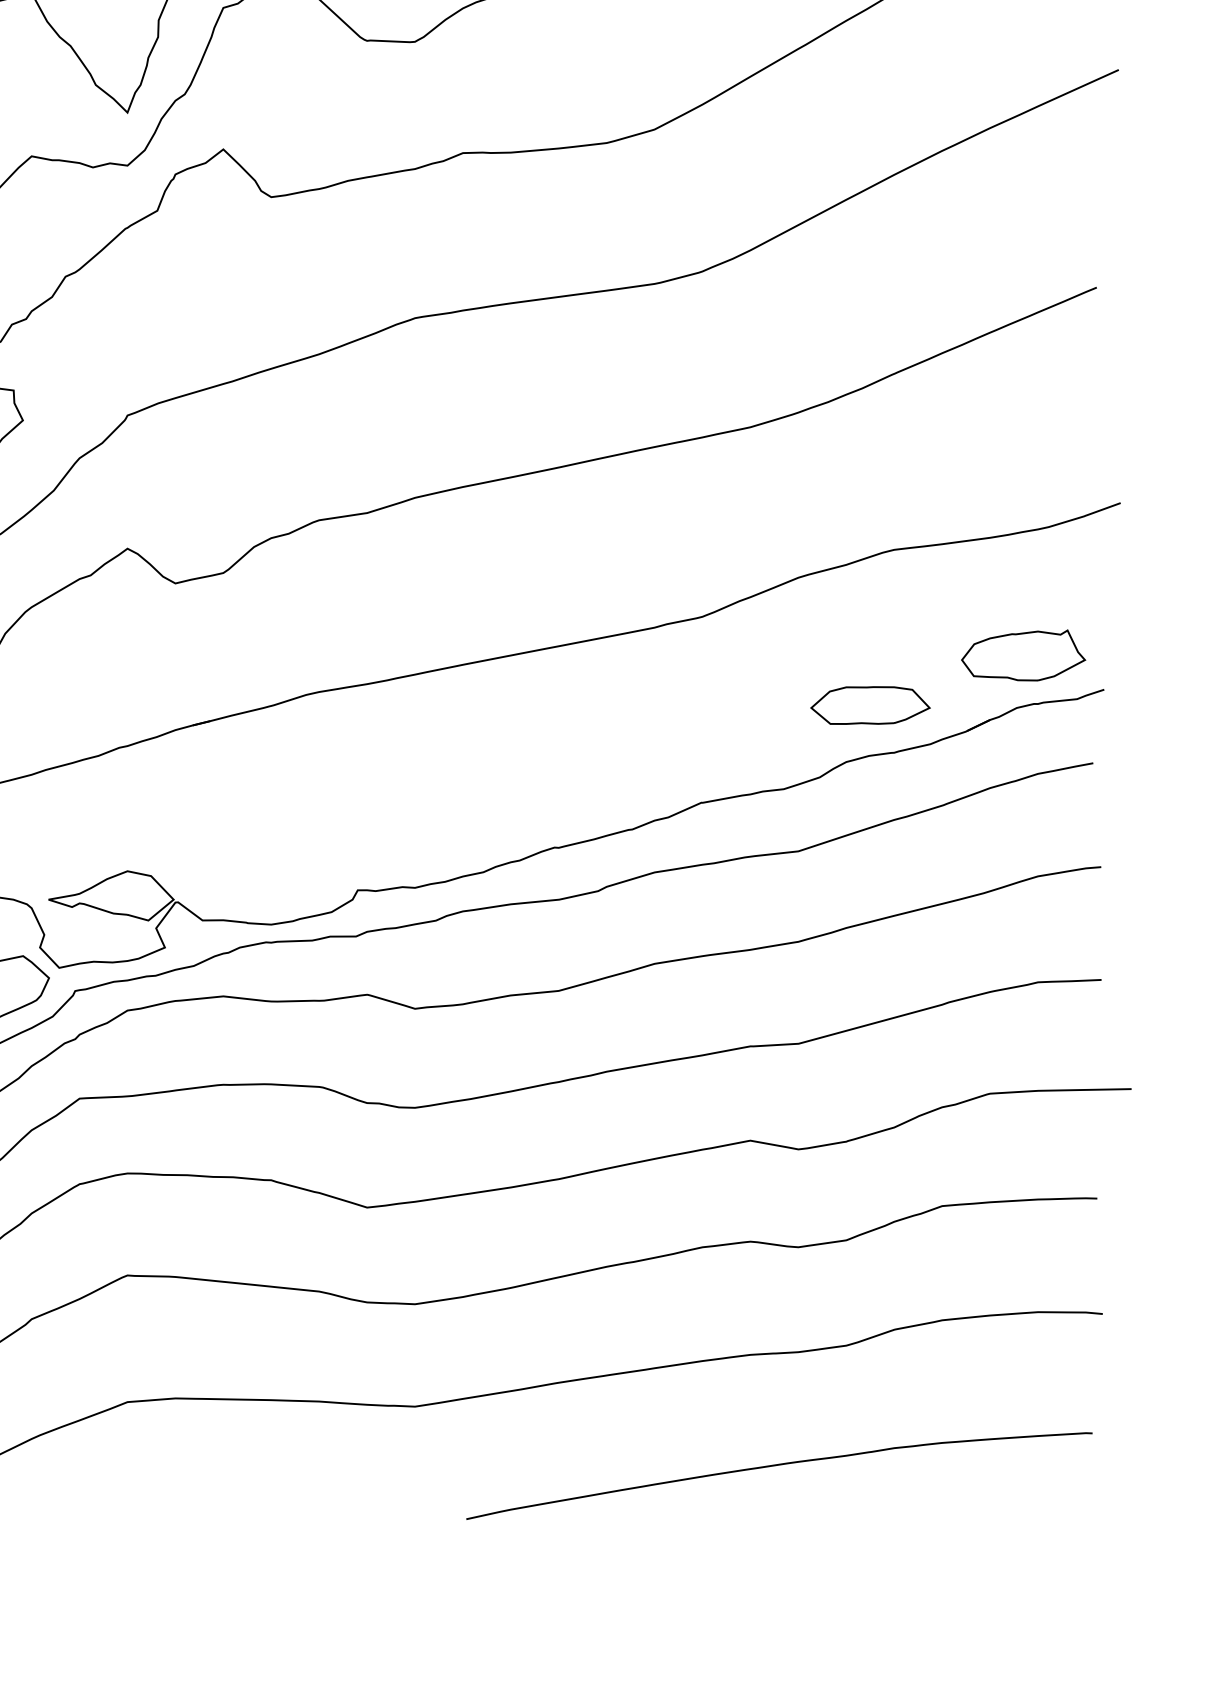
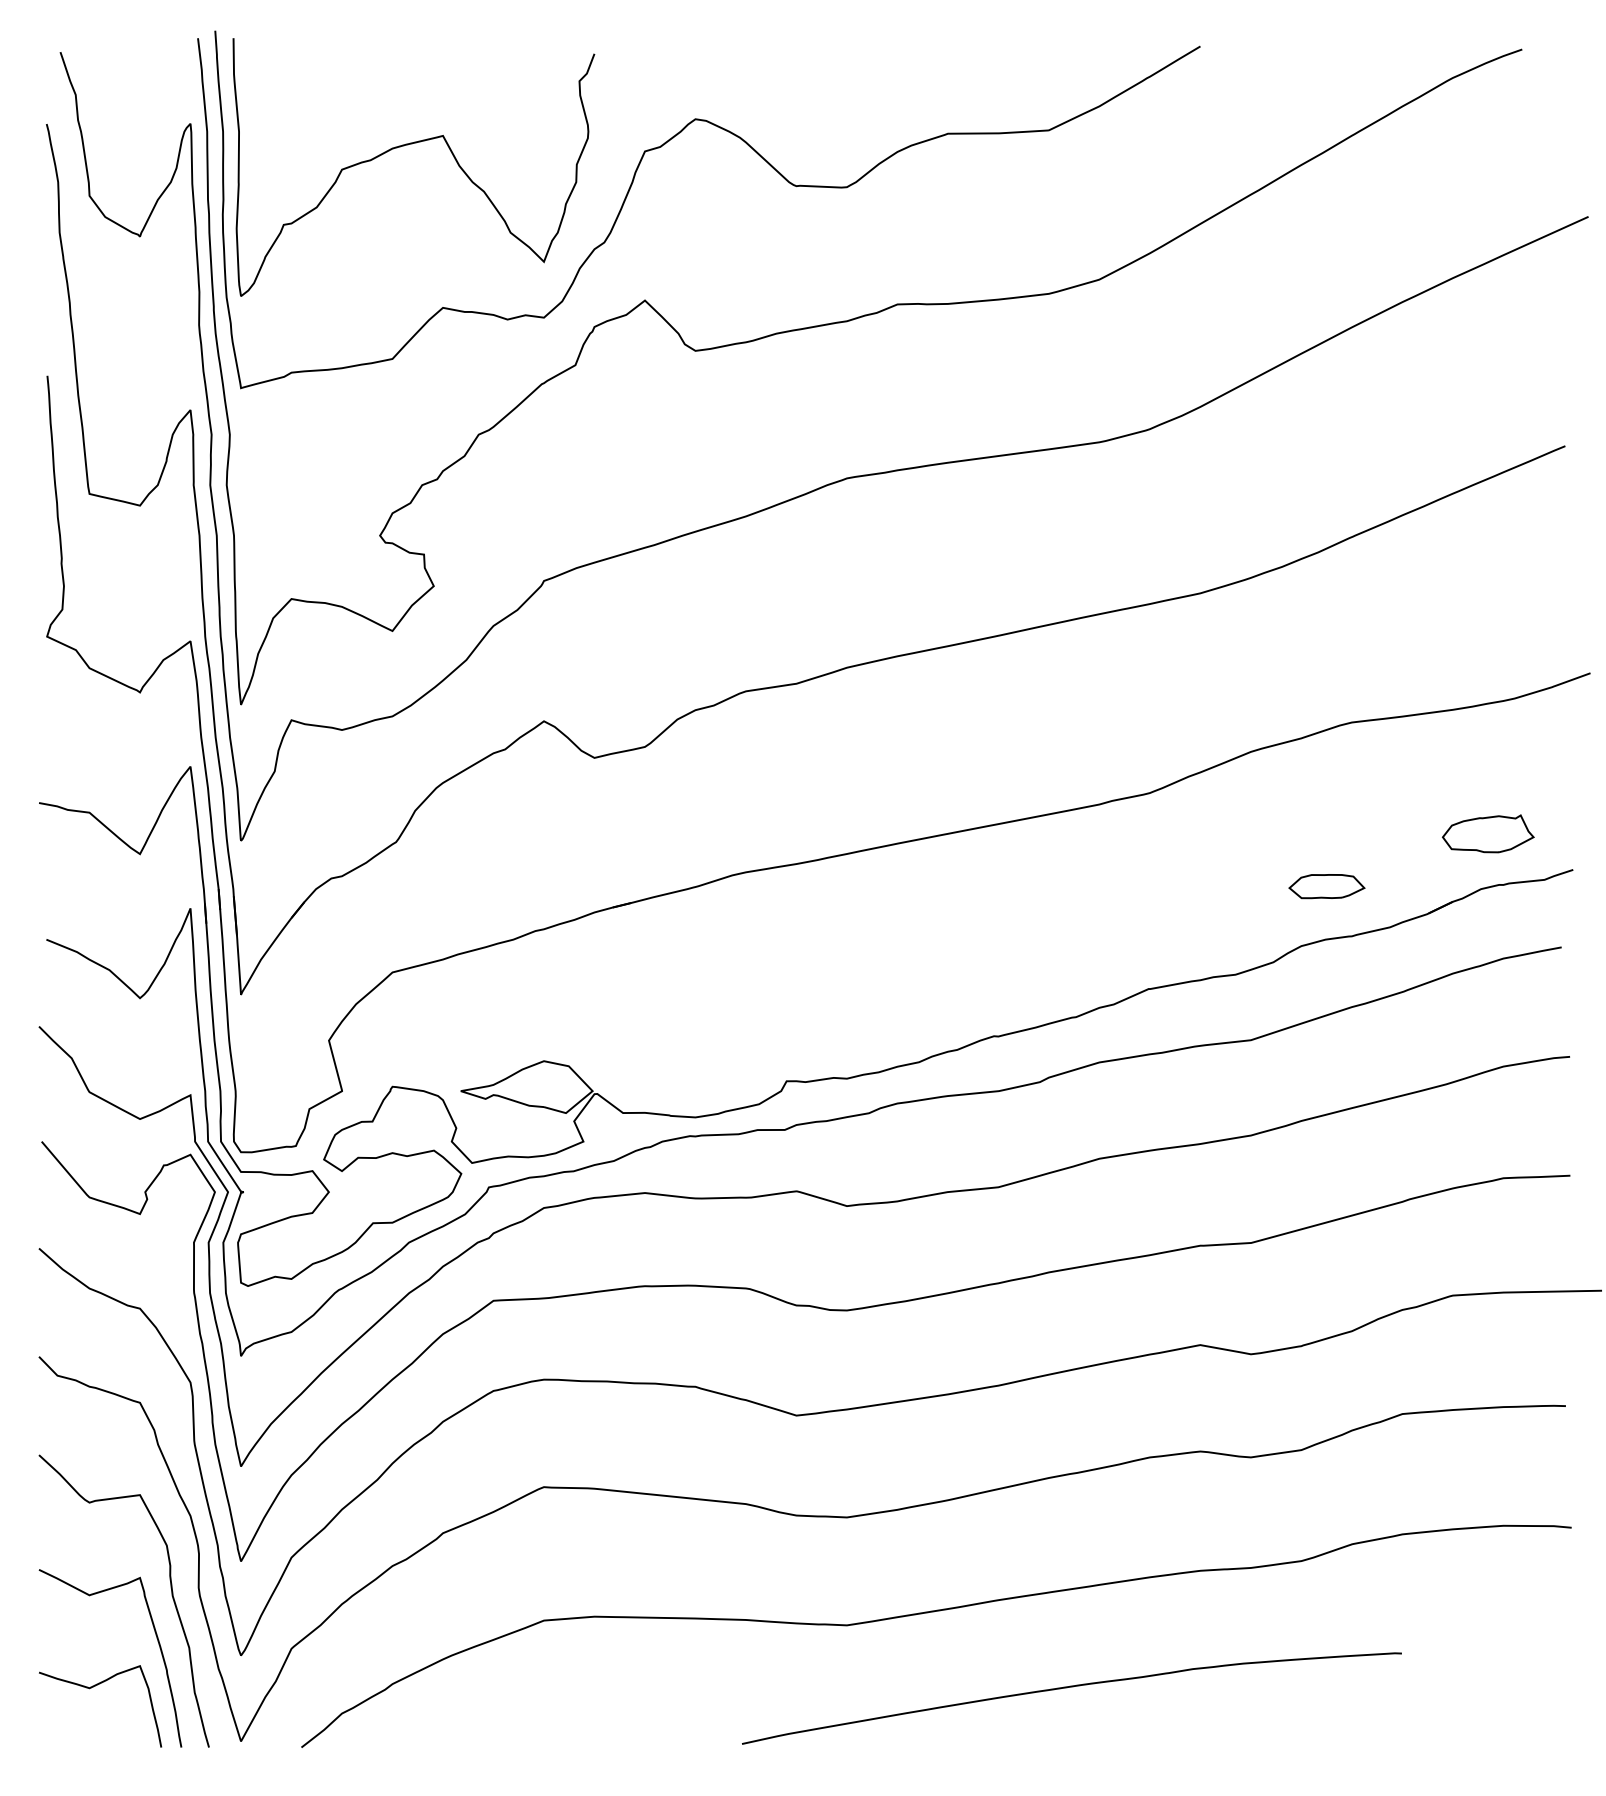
part: (1023, 655) -> (1488, 833), size x0.7
part: (870, 705) -> (1326, 886), size x0.6
curve: (775, 1466) -> (1067, 1688), moved

